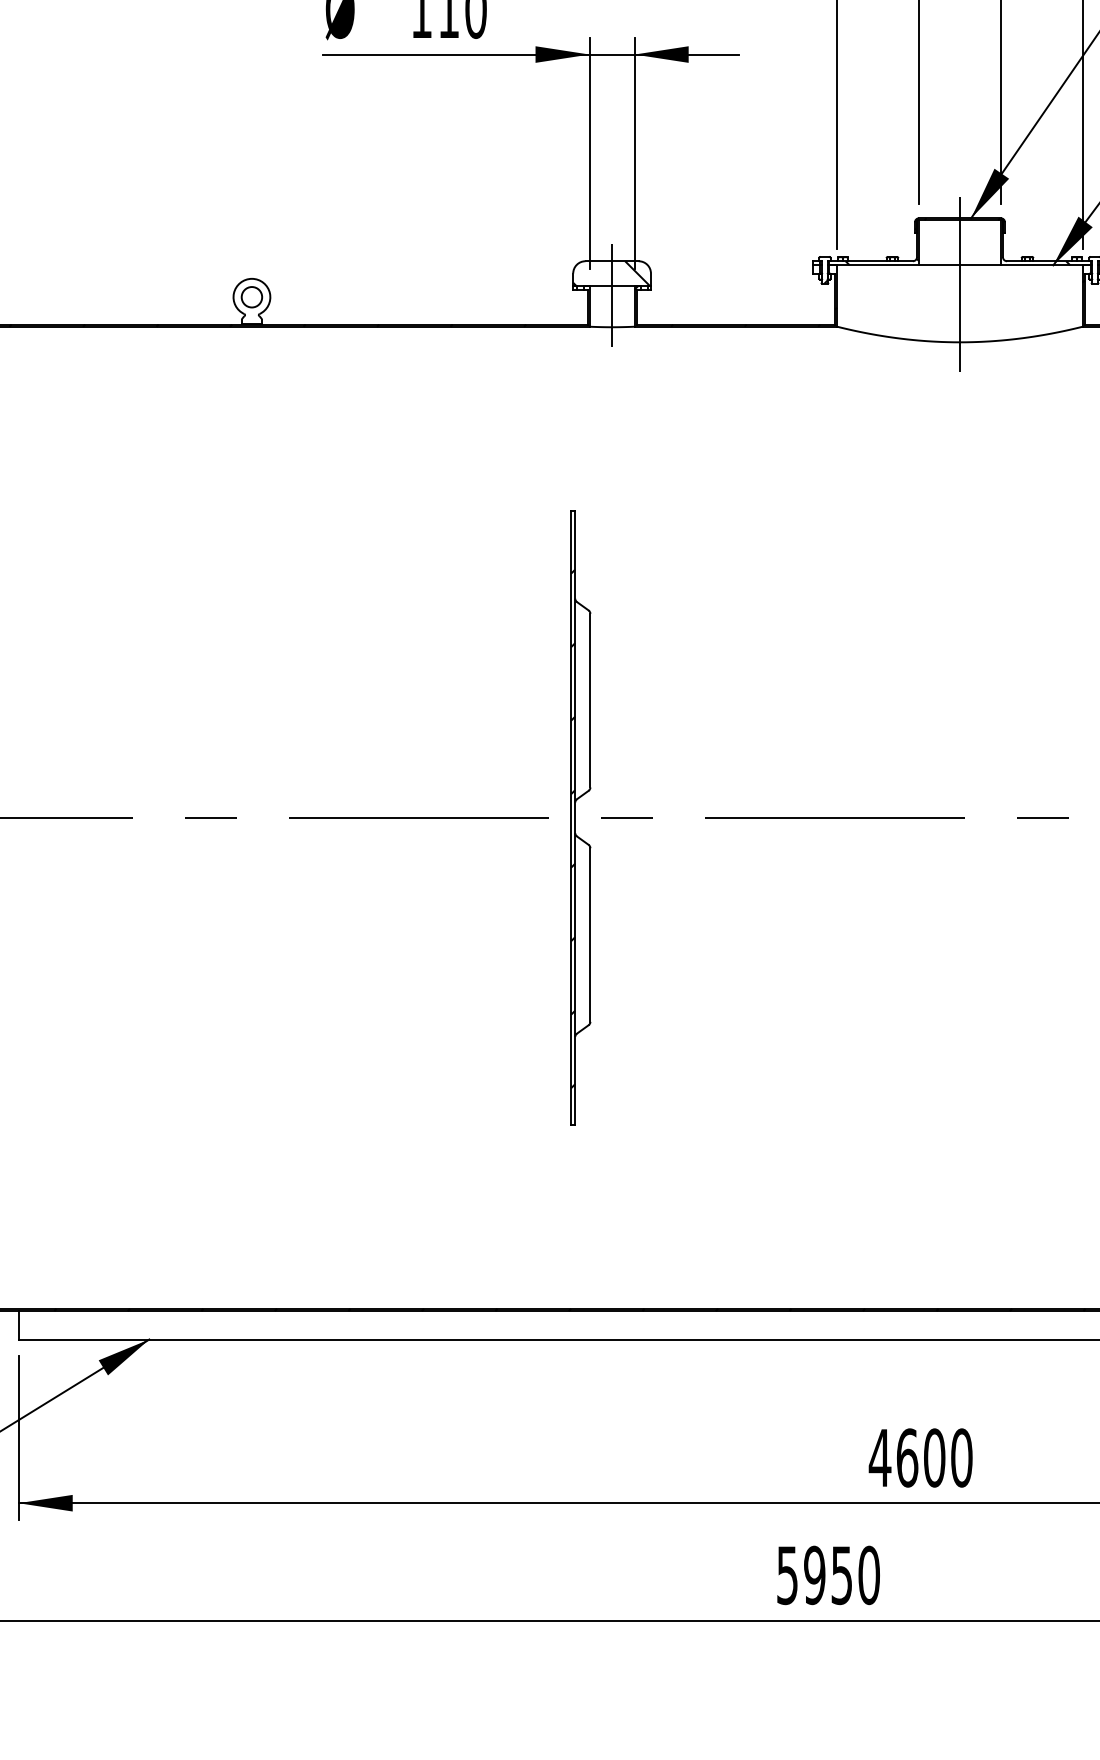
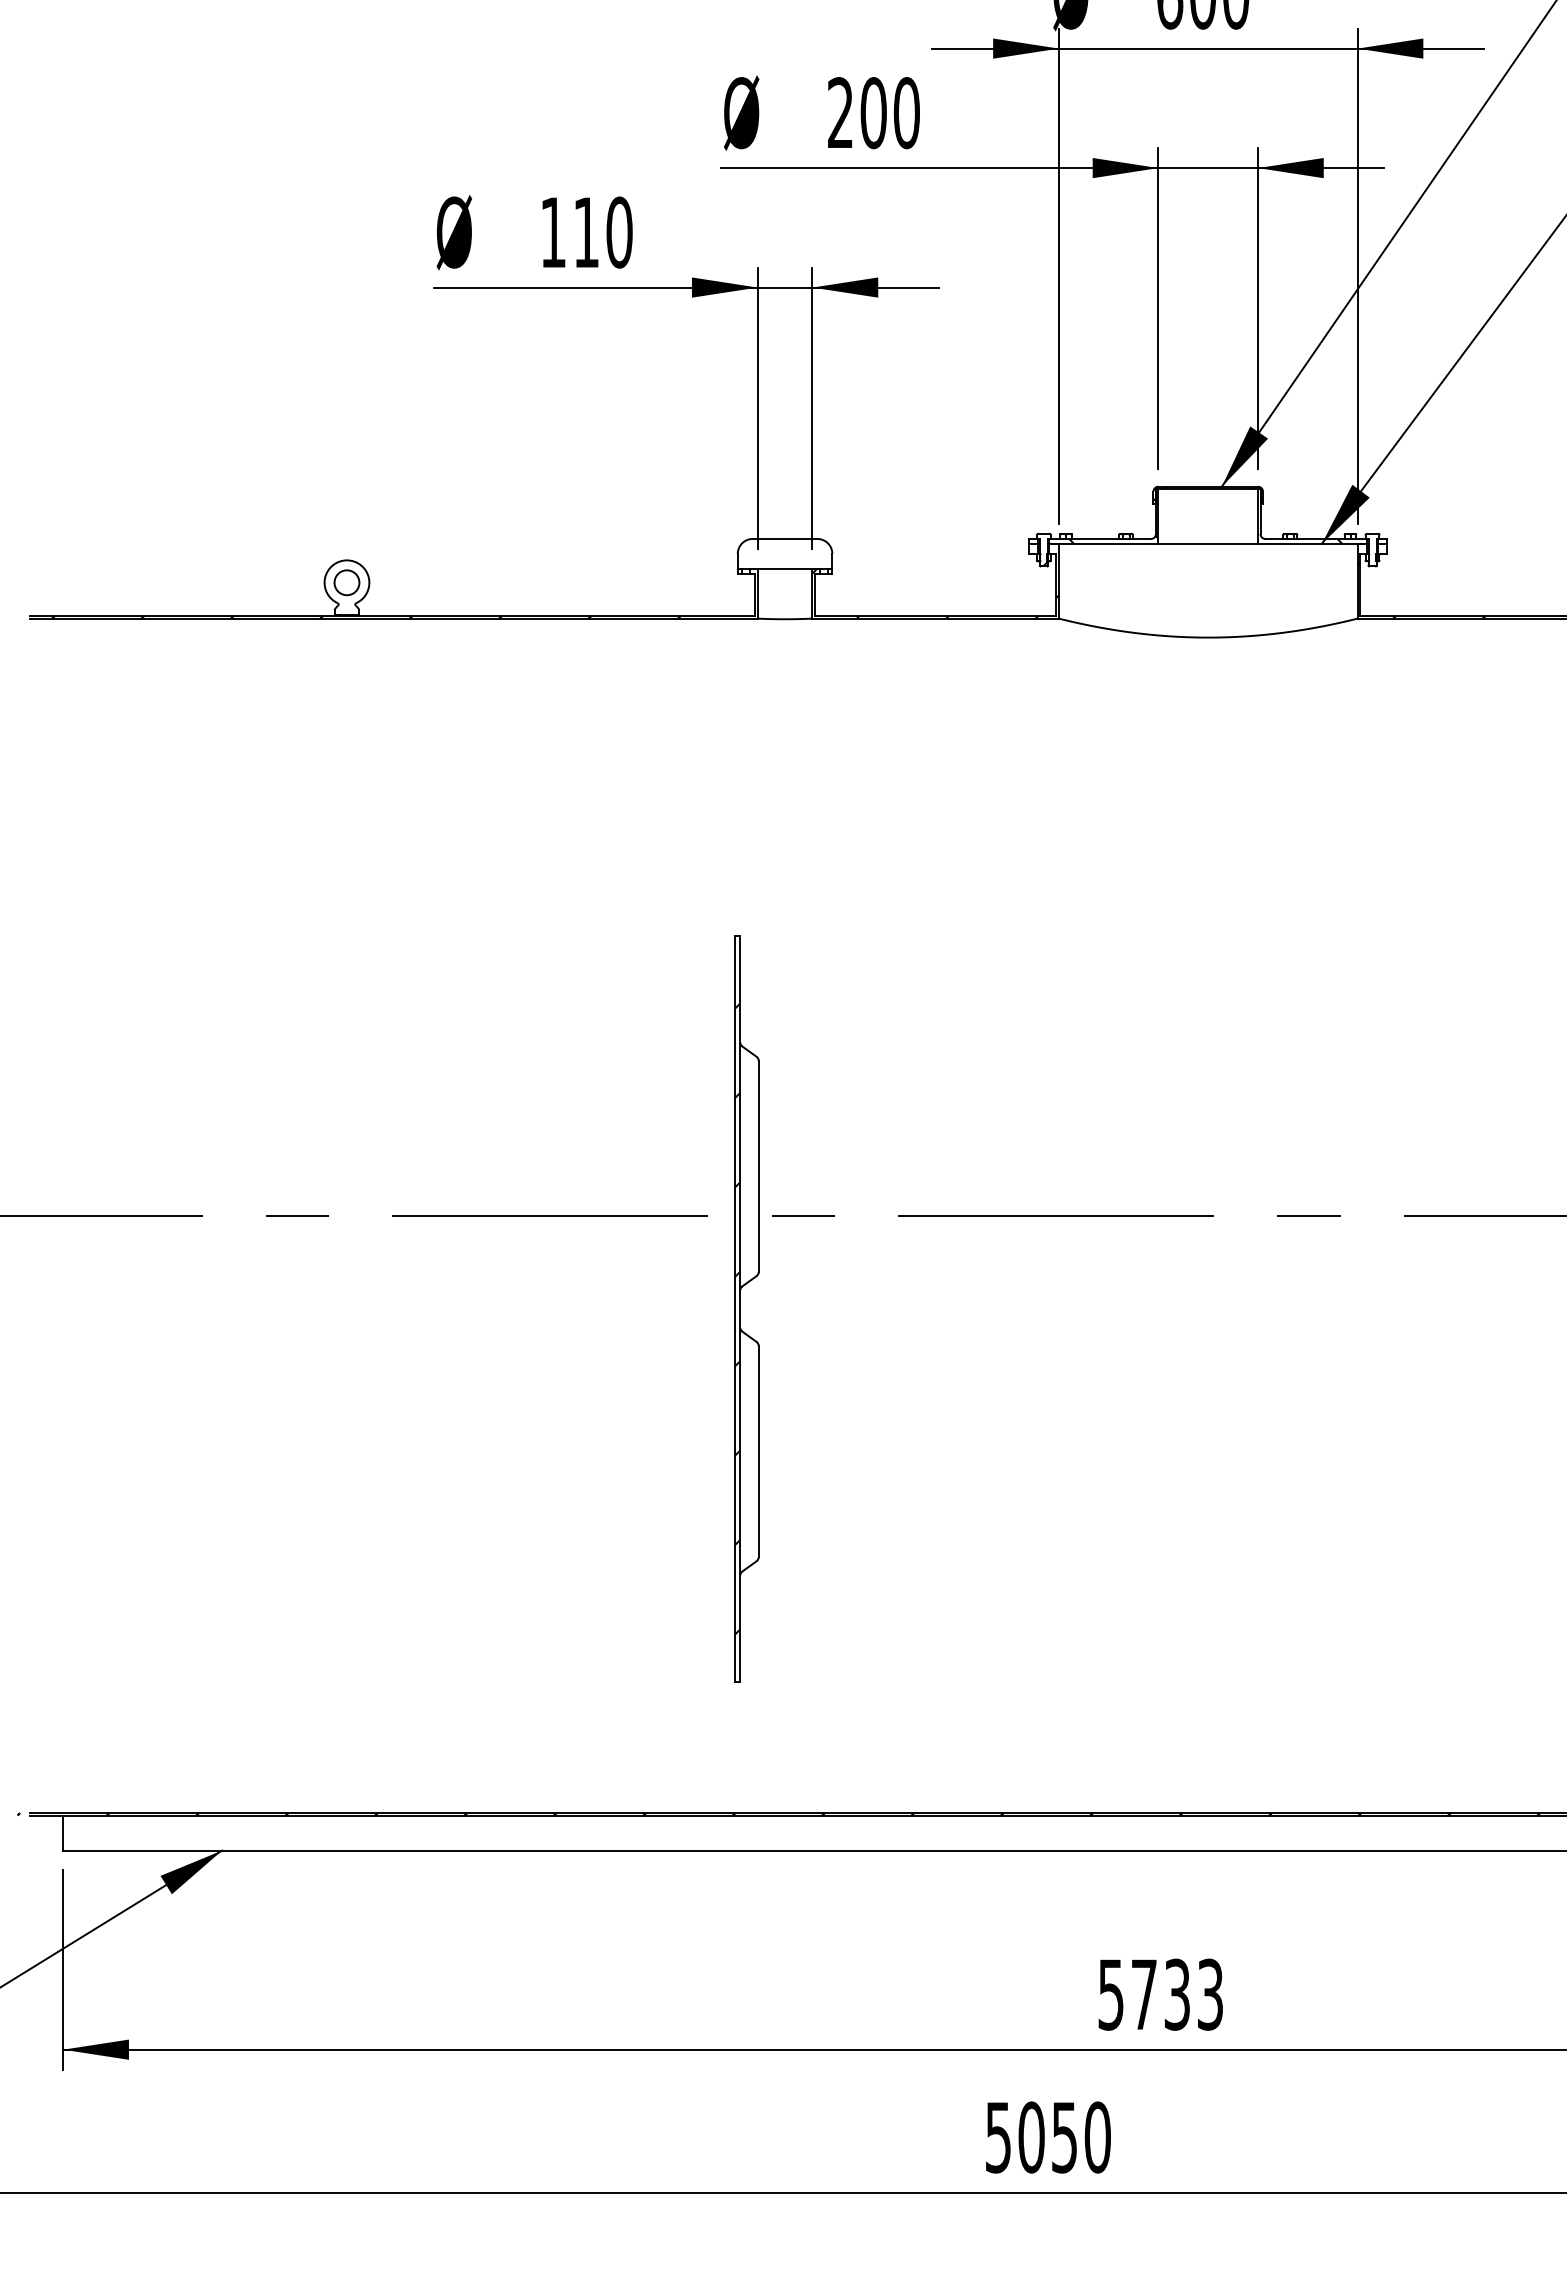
hatch: (610, 273) -> (783, 553), removed
line: (960, 284) -> (1208, 567), removed
line: (612, 295) -> (785, 580), removed
part: (580, 817) -> (746, 1308), moved
text: (920, 1457) -> (1160, 1994), 4600 -> 5733
text: (814, 1575) -> (1031, 2137), 5950 -> 5050

